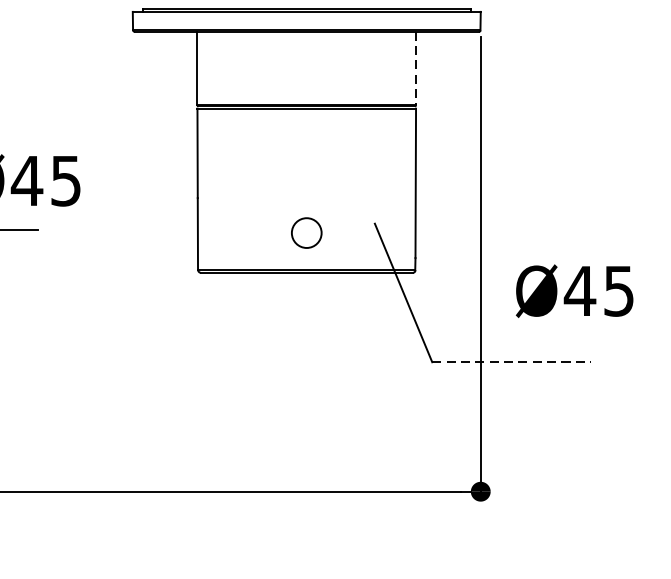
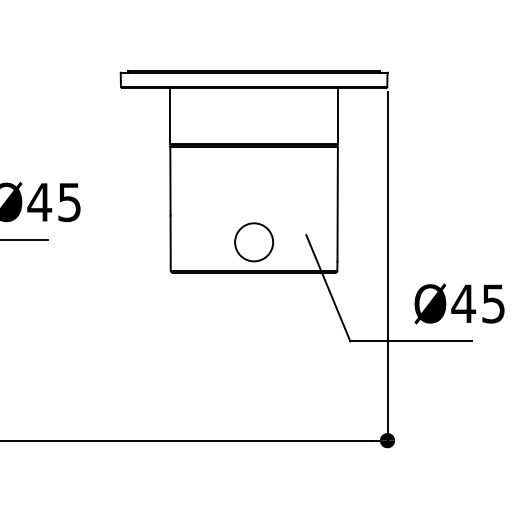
line: (415, 68) -> (337, 116), dashed -> solid
circle: (307, 233) -> (254, 242), size x1.67
text: (574, 290) -> (459, 303), moved
line: (512, 362) -> (411, 341), dashed -> solid

